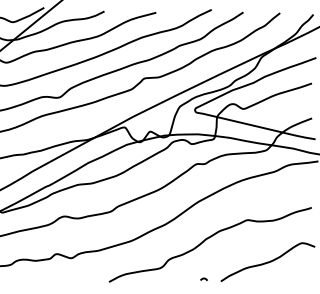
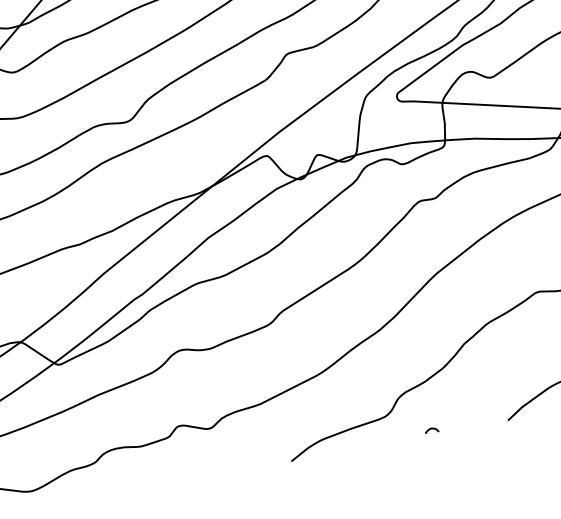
curve: (203, 279) -> (430, 430), moved

